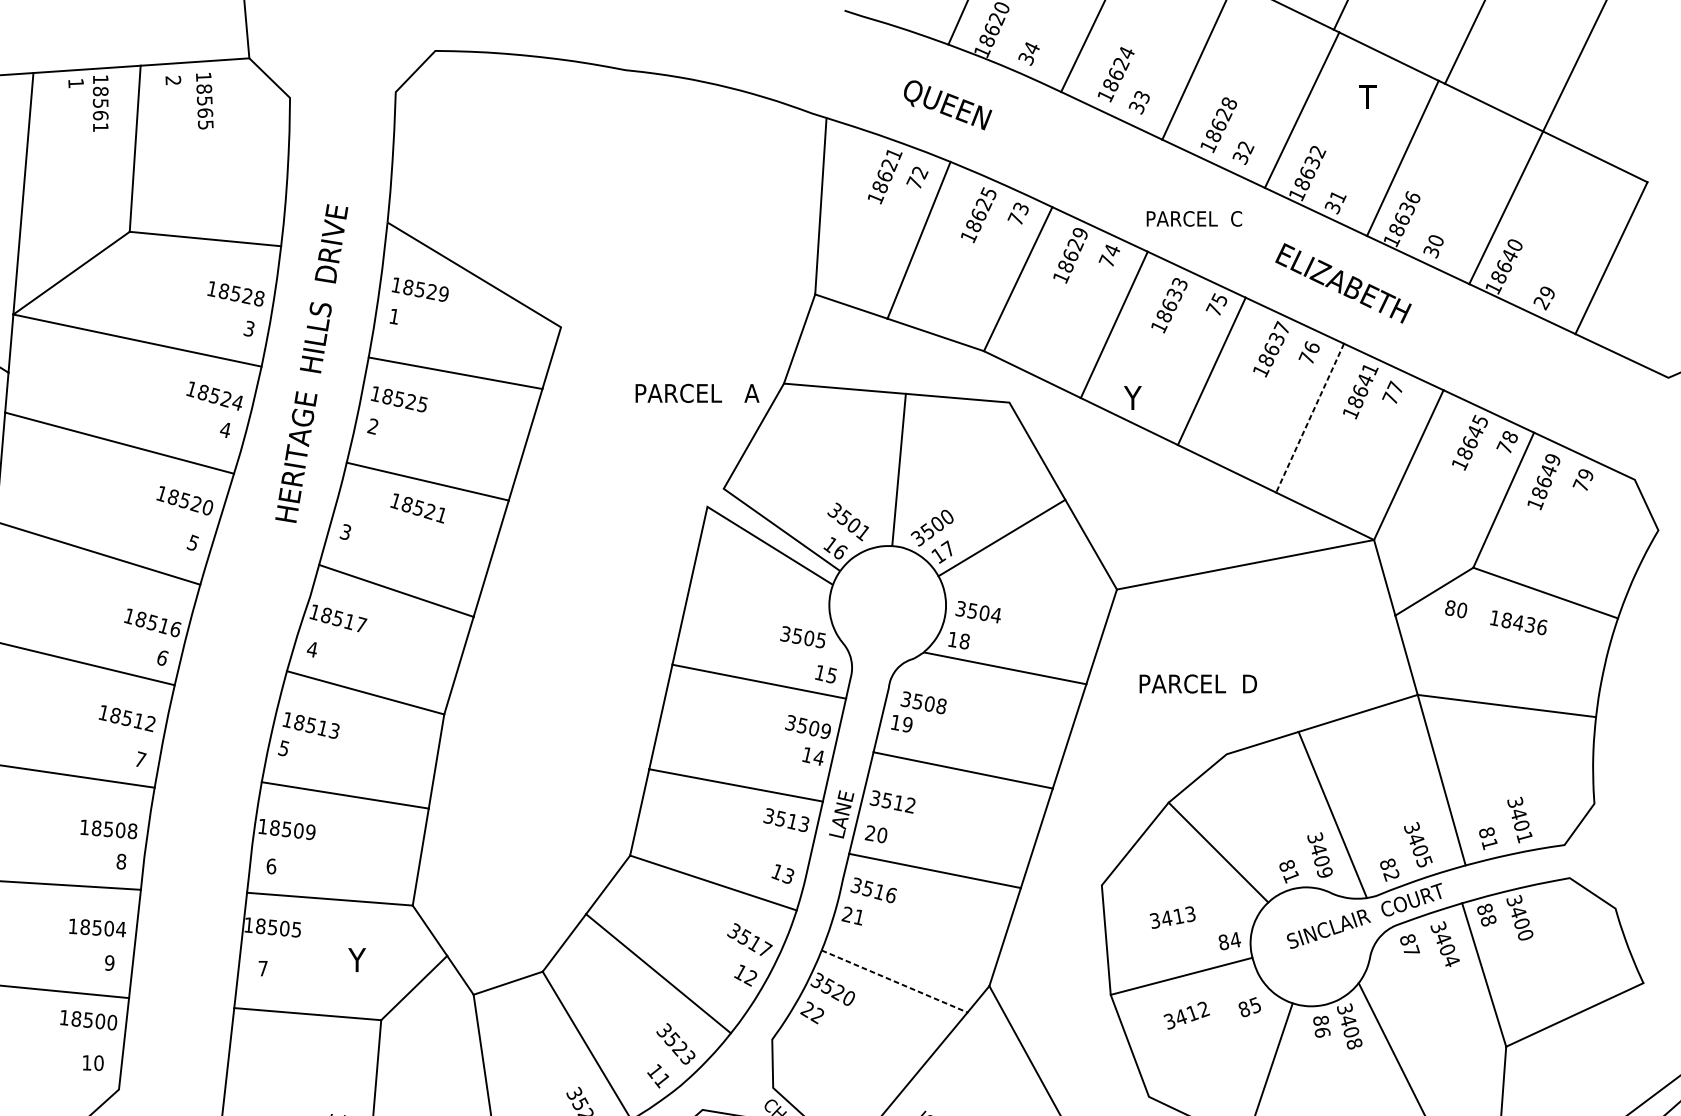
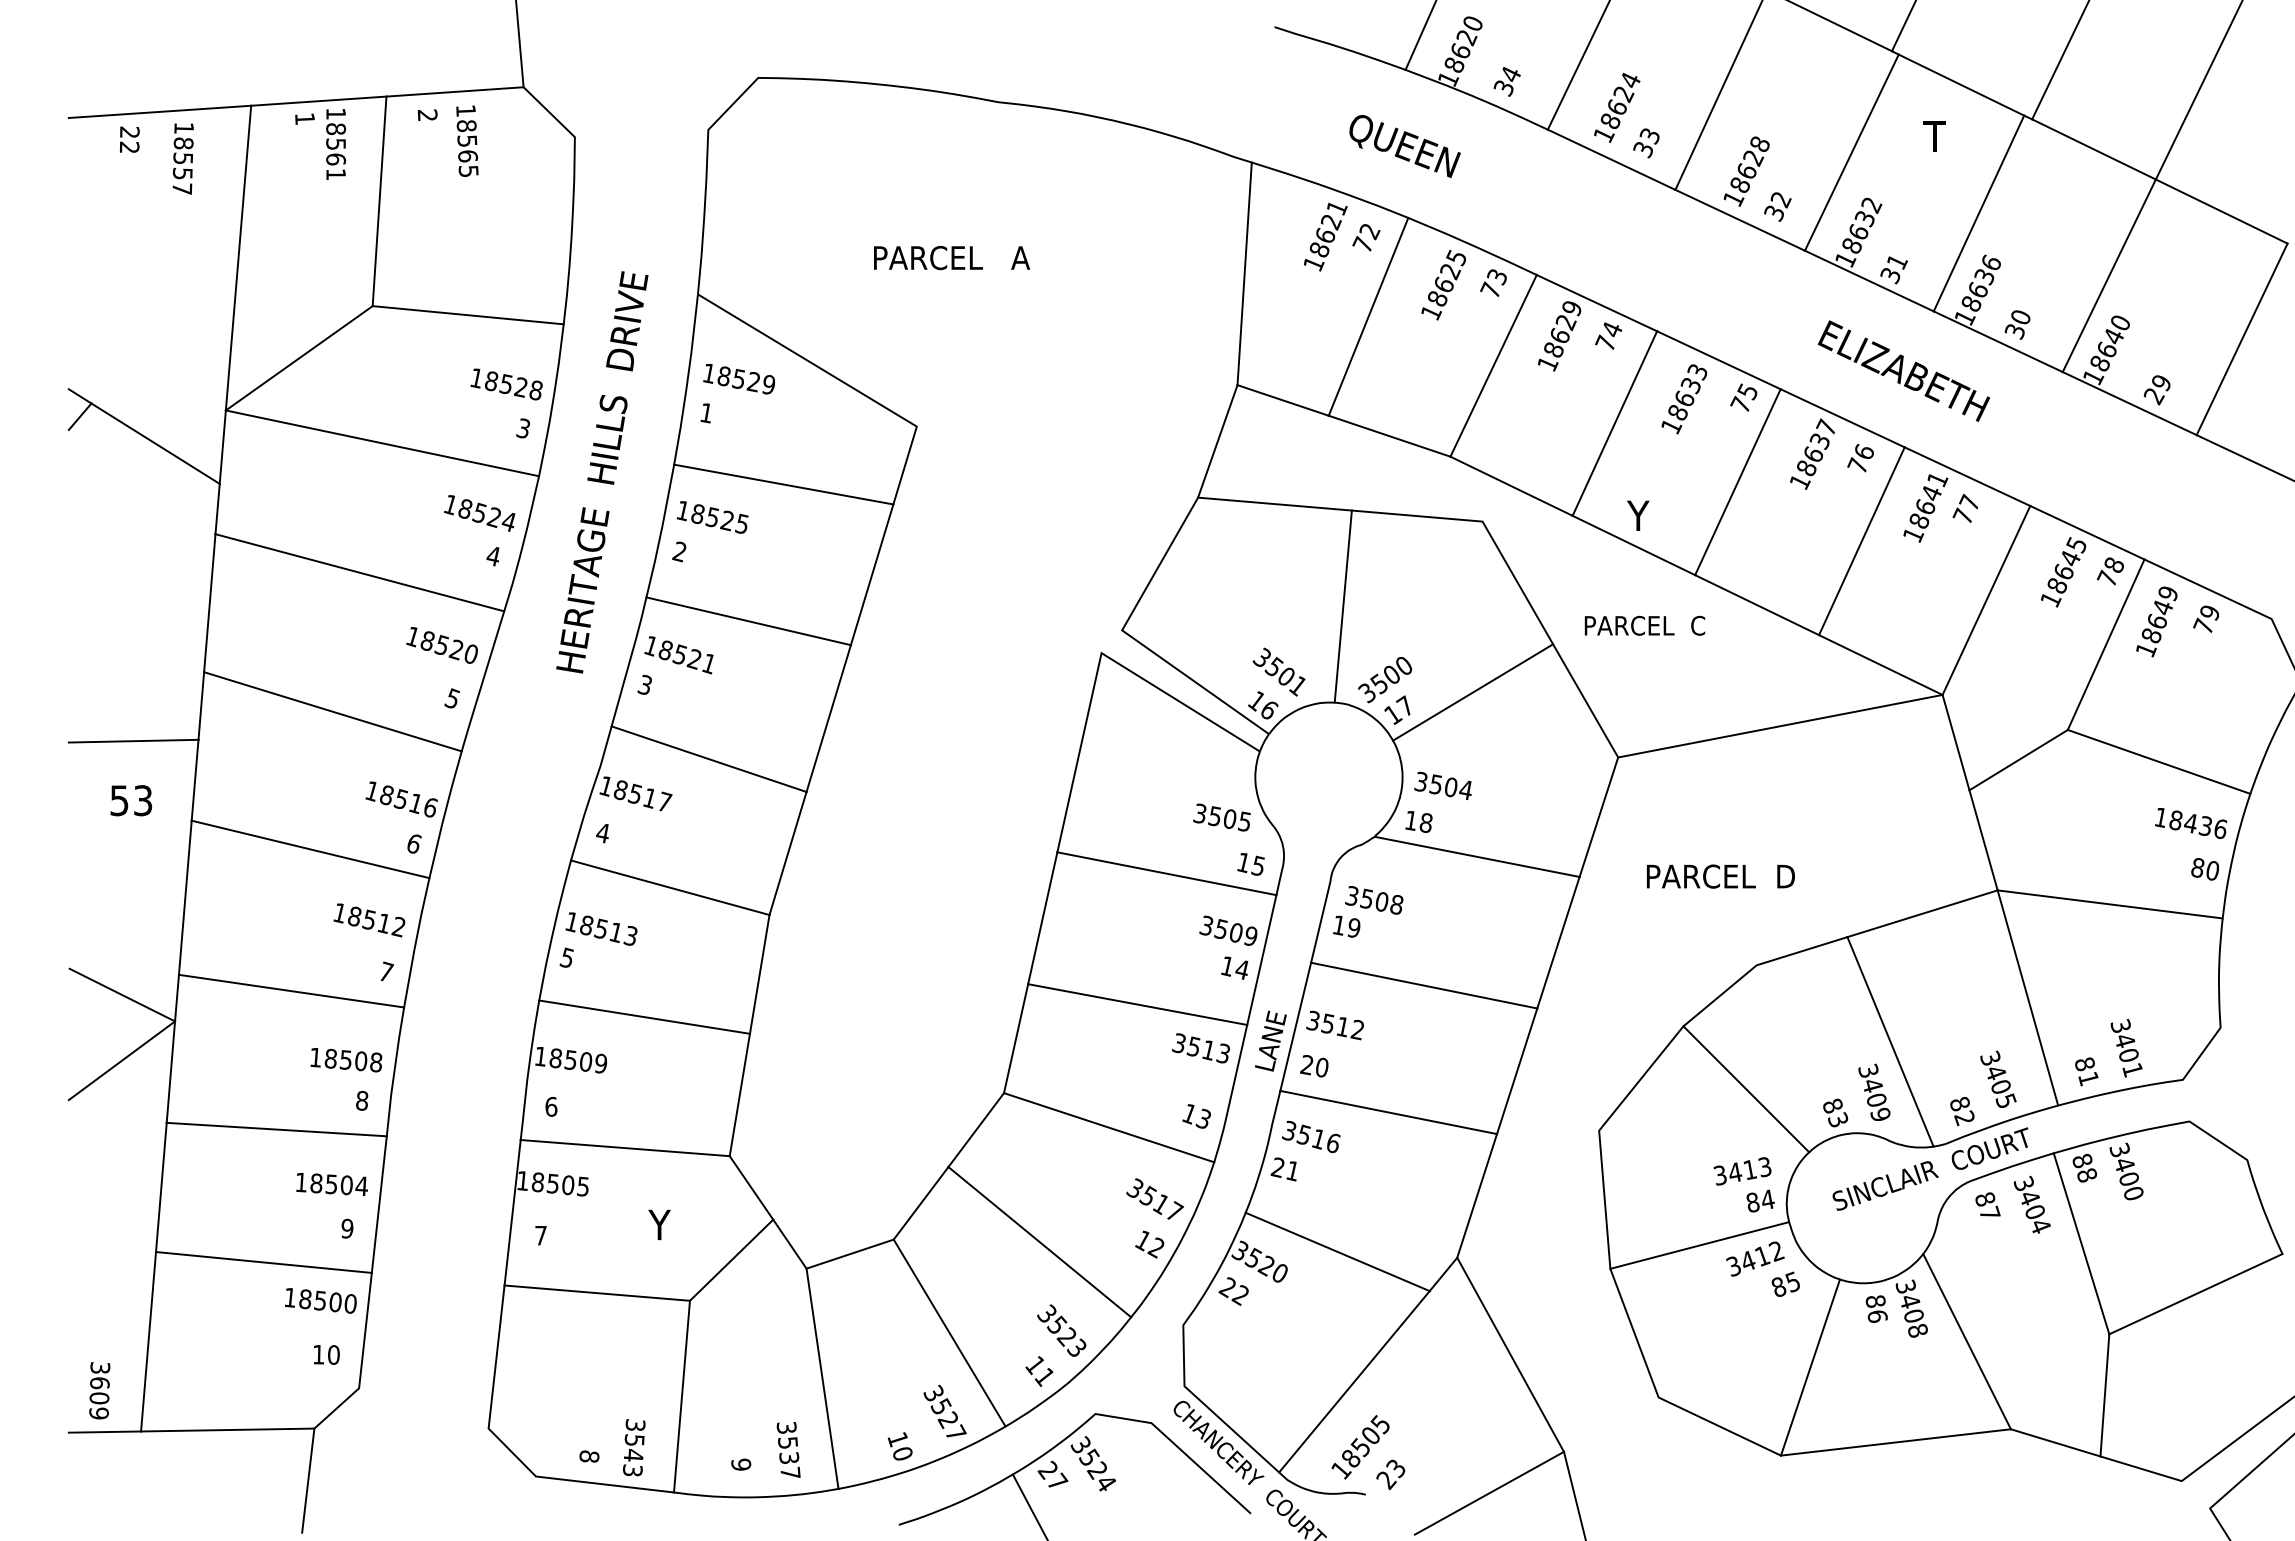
text: (1194, 218) -> (1644, 625), moved
text: (697, 393) -> (952, 258), moved
line: (1309, 418) -> (1861, 541), dashed -> solid
text: (417, 508) -> (678, 655), moved
text: (1455, 609) -> (2204, 869), moved
text: (1519, 622) -> (2191, 823), moved
text: (1291, 877) -> (1838, 1120), 81 -> 83
text: (1172, 917) -> (1742, 1171), moved
line: (895, 981) -> (1338, 1252), dashed -> solid
text: (1186, 1015) -> (1755, 1258), moved

